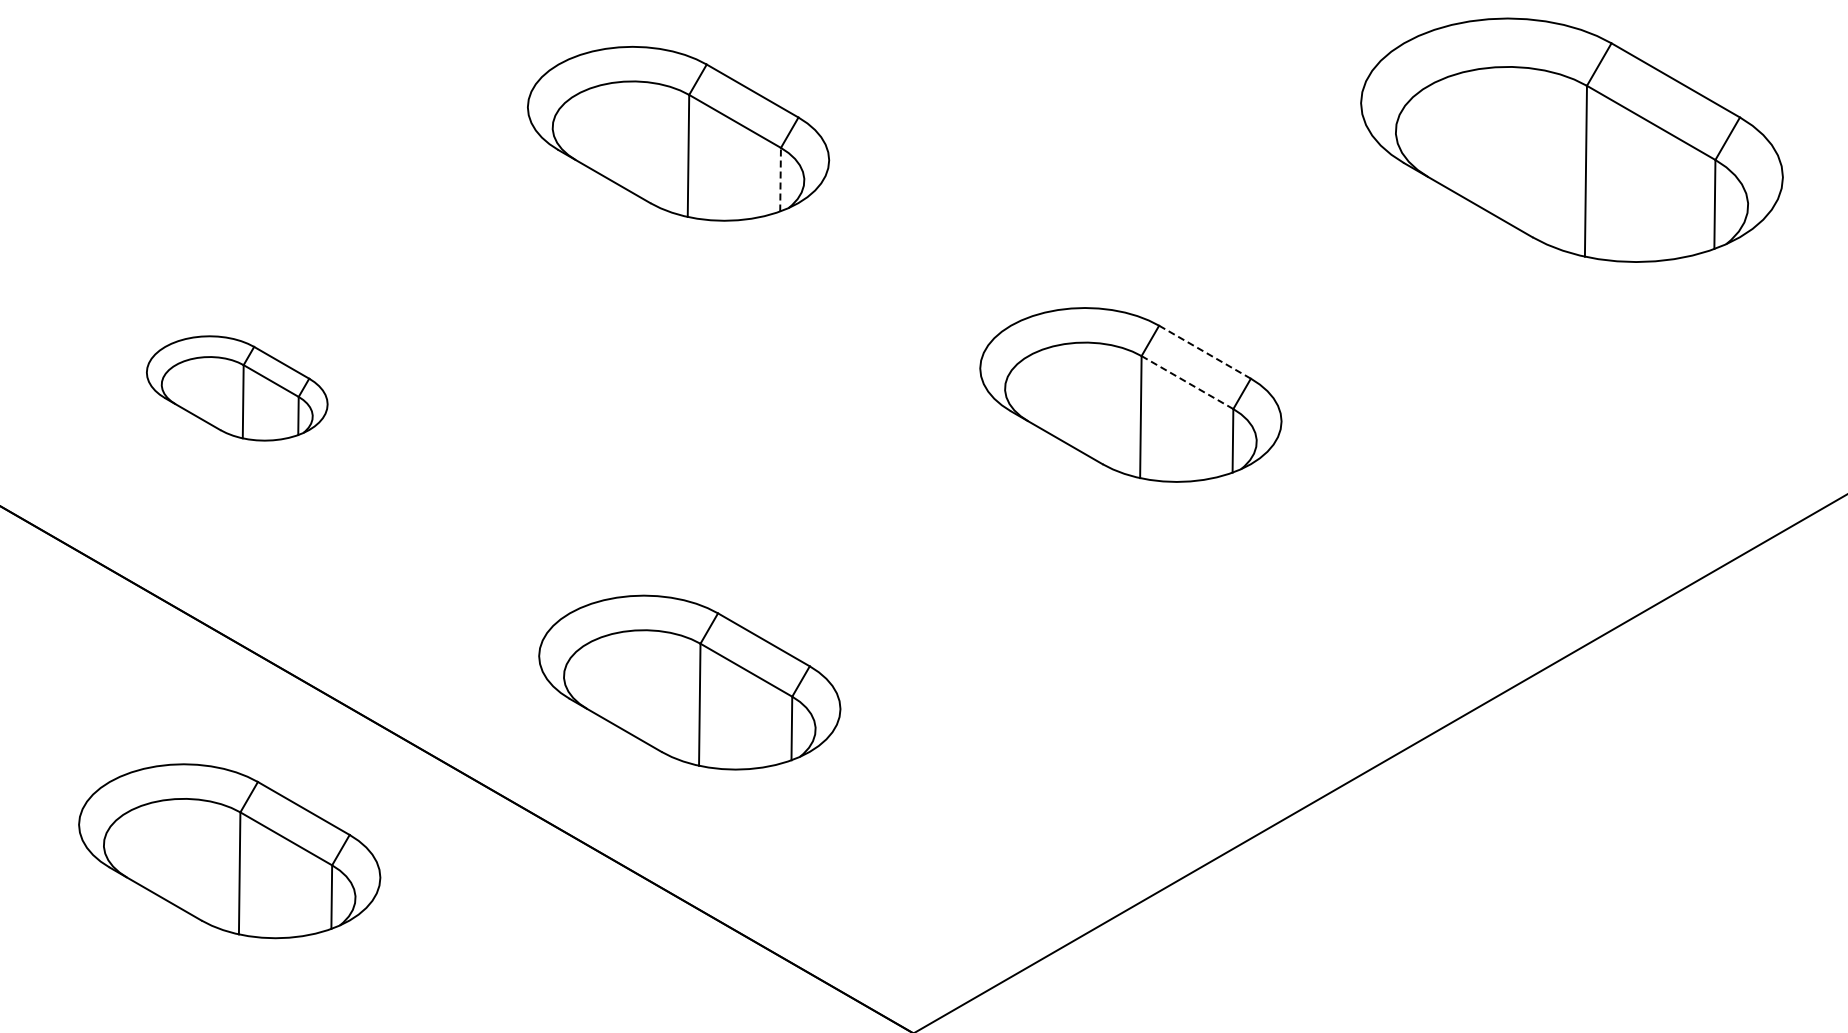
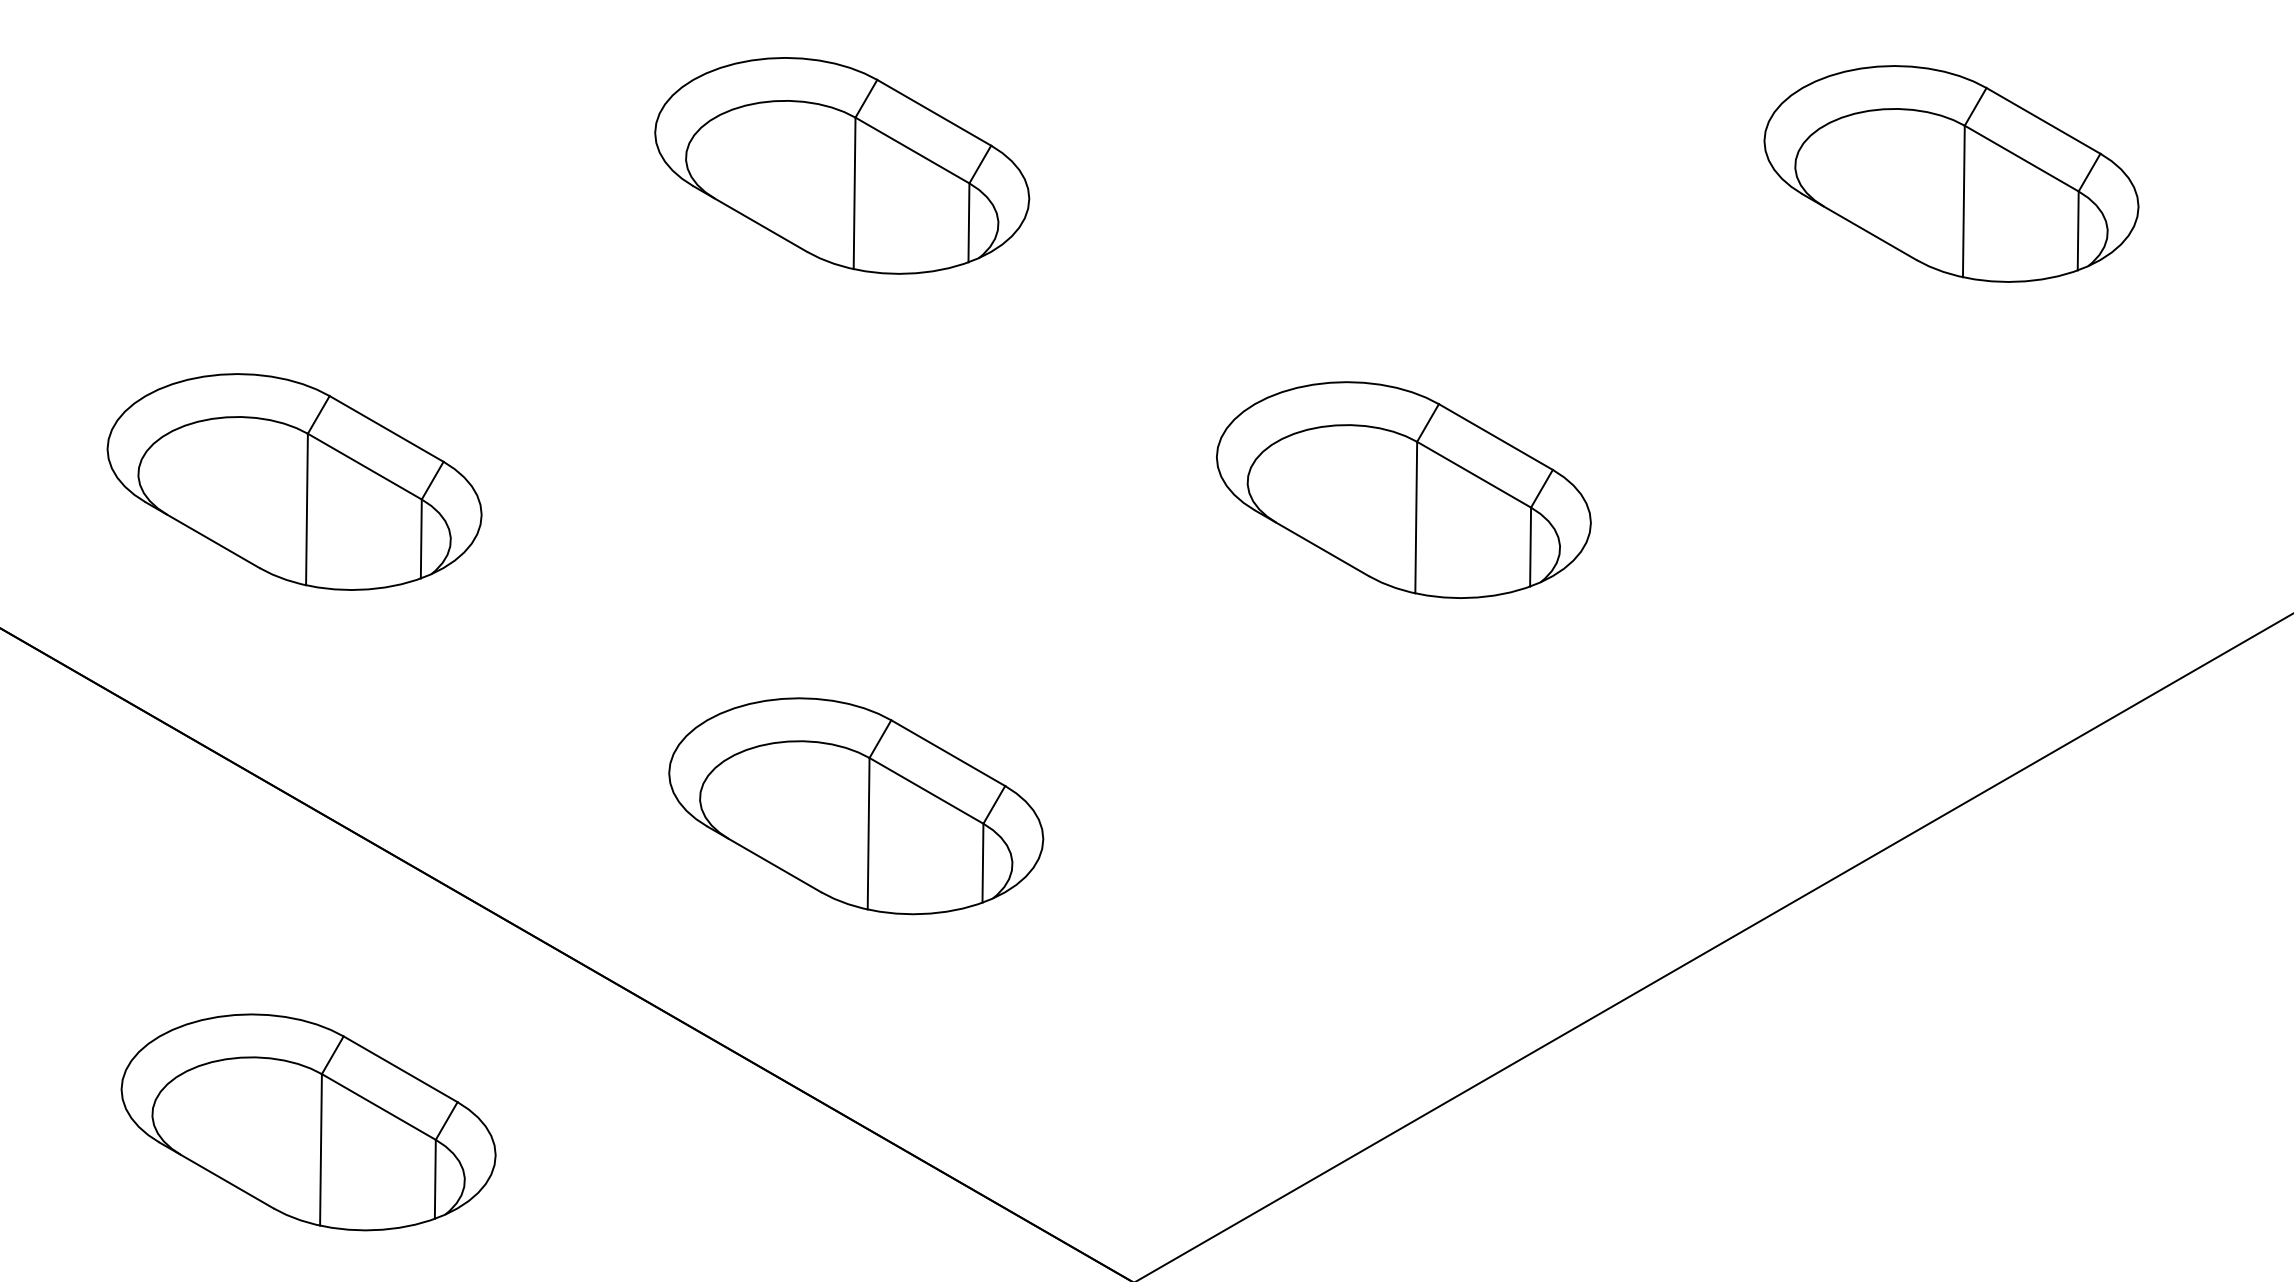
part: (1571, 140) -> (1950, 174), size x0.71
line: (780, 179) -> (968, 222), dashed -> solid
line: (1205, 352) -> (1496, 437), dashed -> solid
line: (1187, 382) -> (1474, 474), dashed -> solid
part: (236, 388) -> (293, 482), size x1.67
part: (689, 682) -> (855, 806), moved
part: (229, 851) -> (308, 1122), moved

